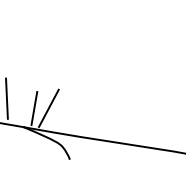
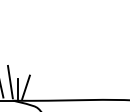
line: (22, 93) -> (9, 81), added

